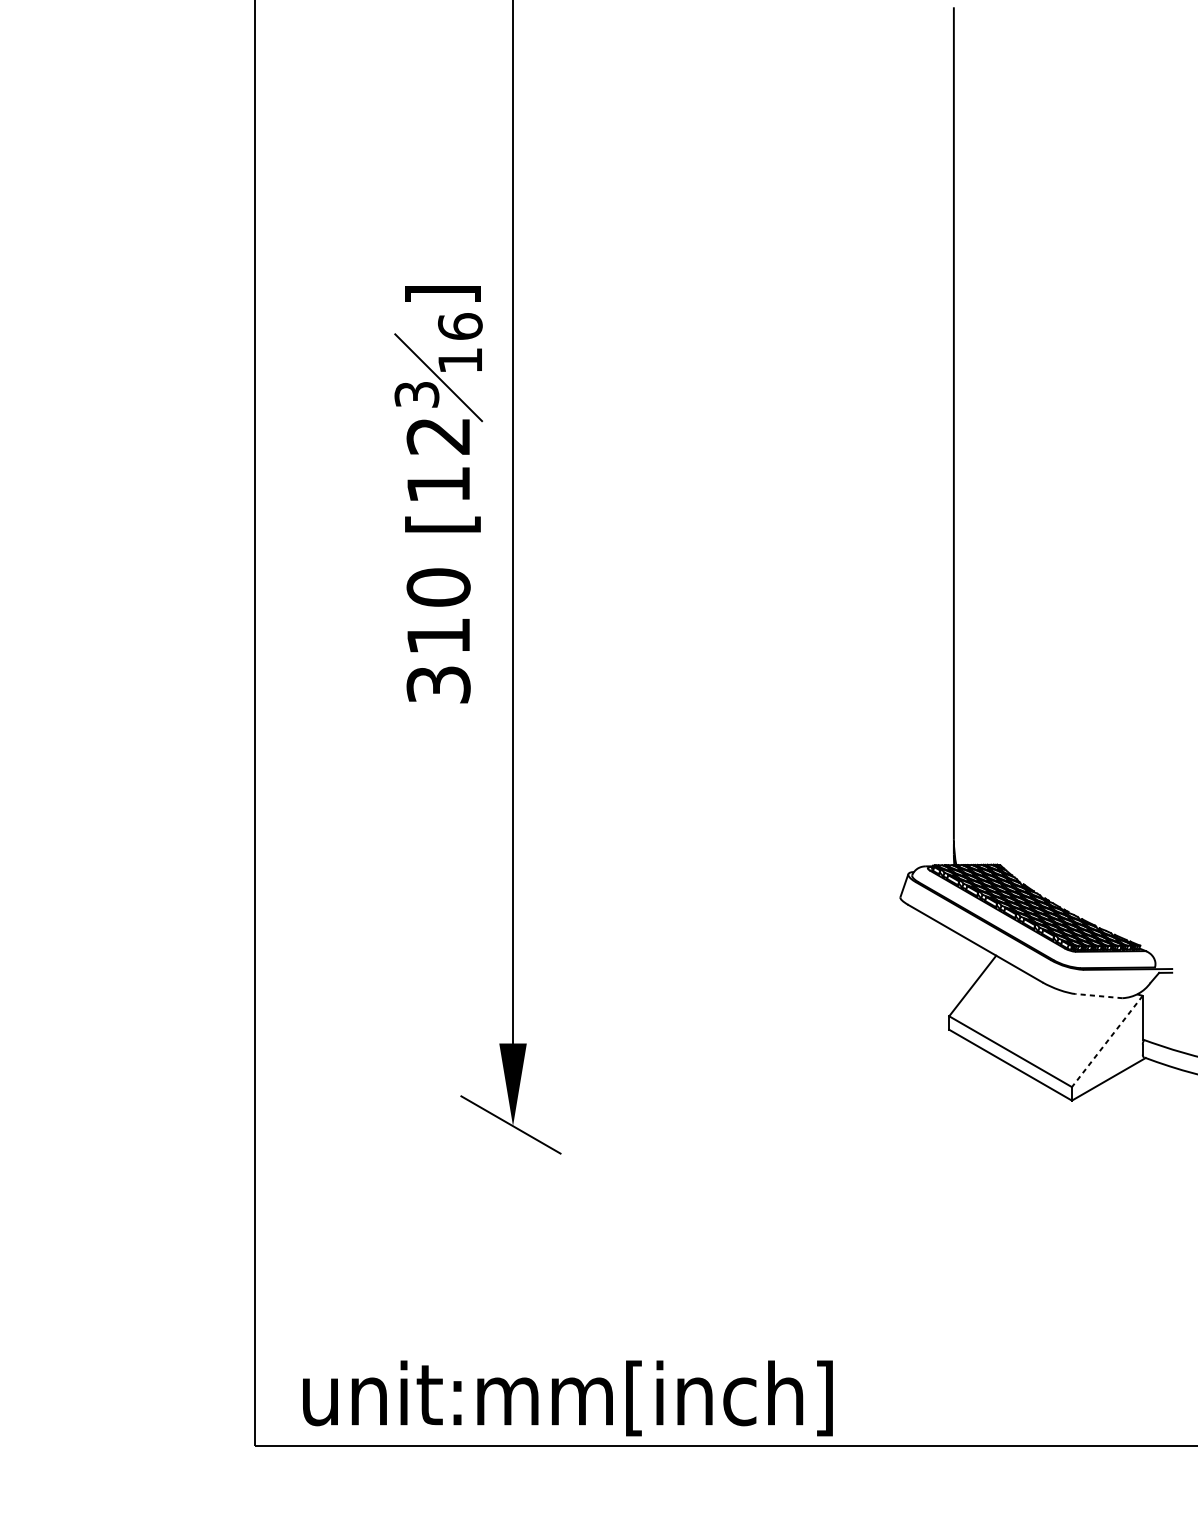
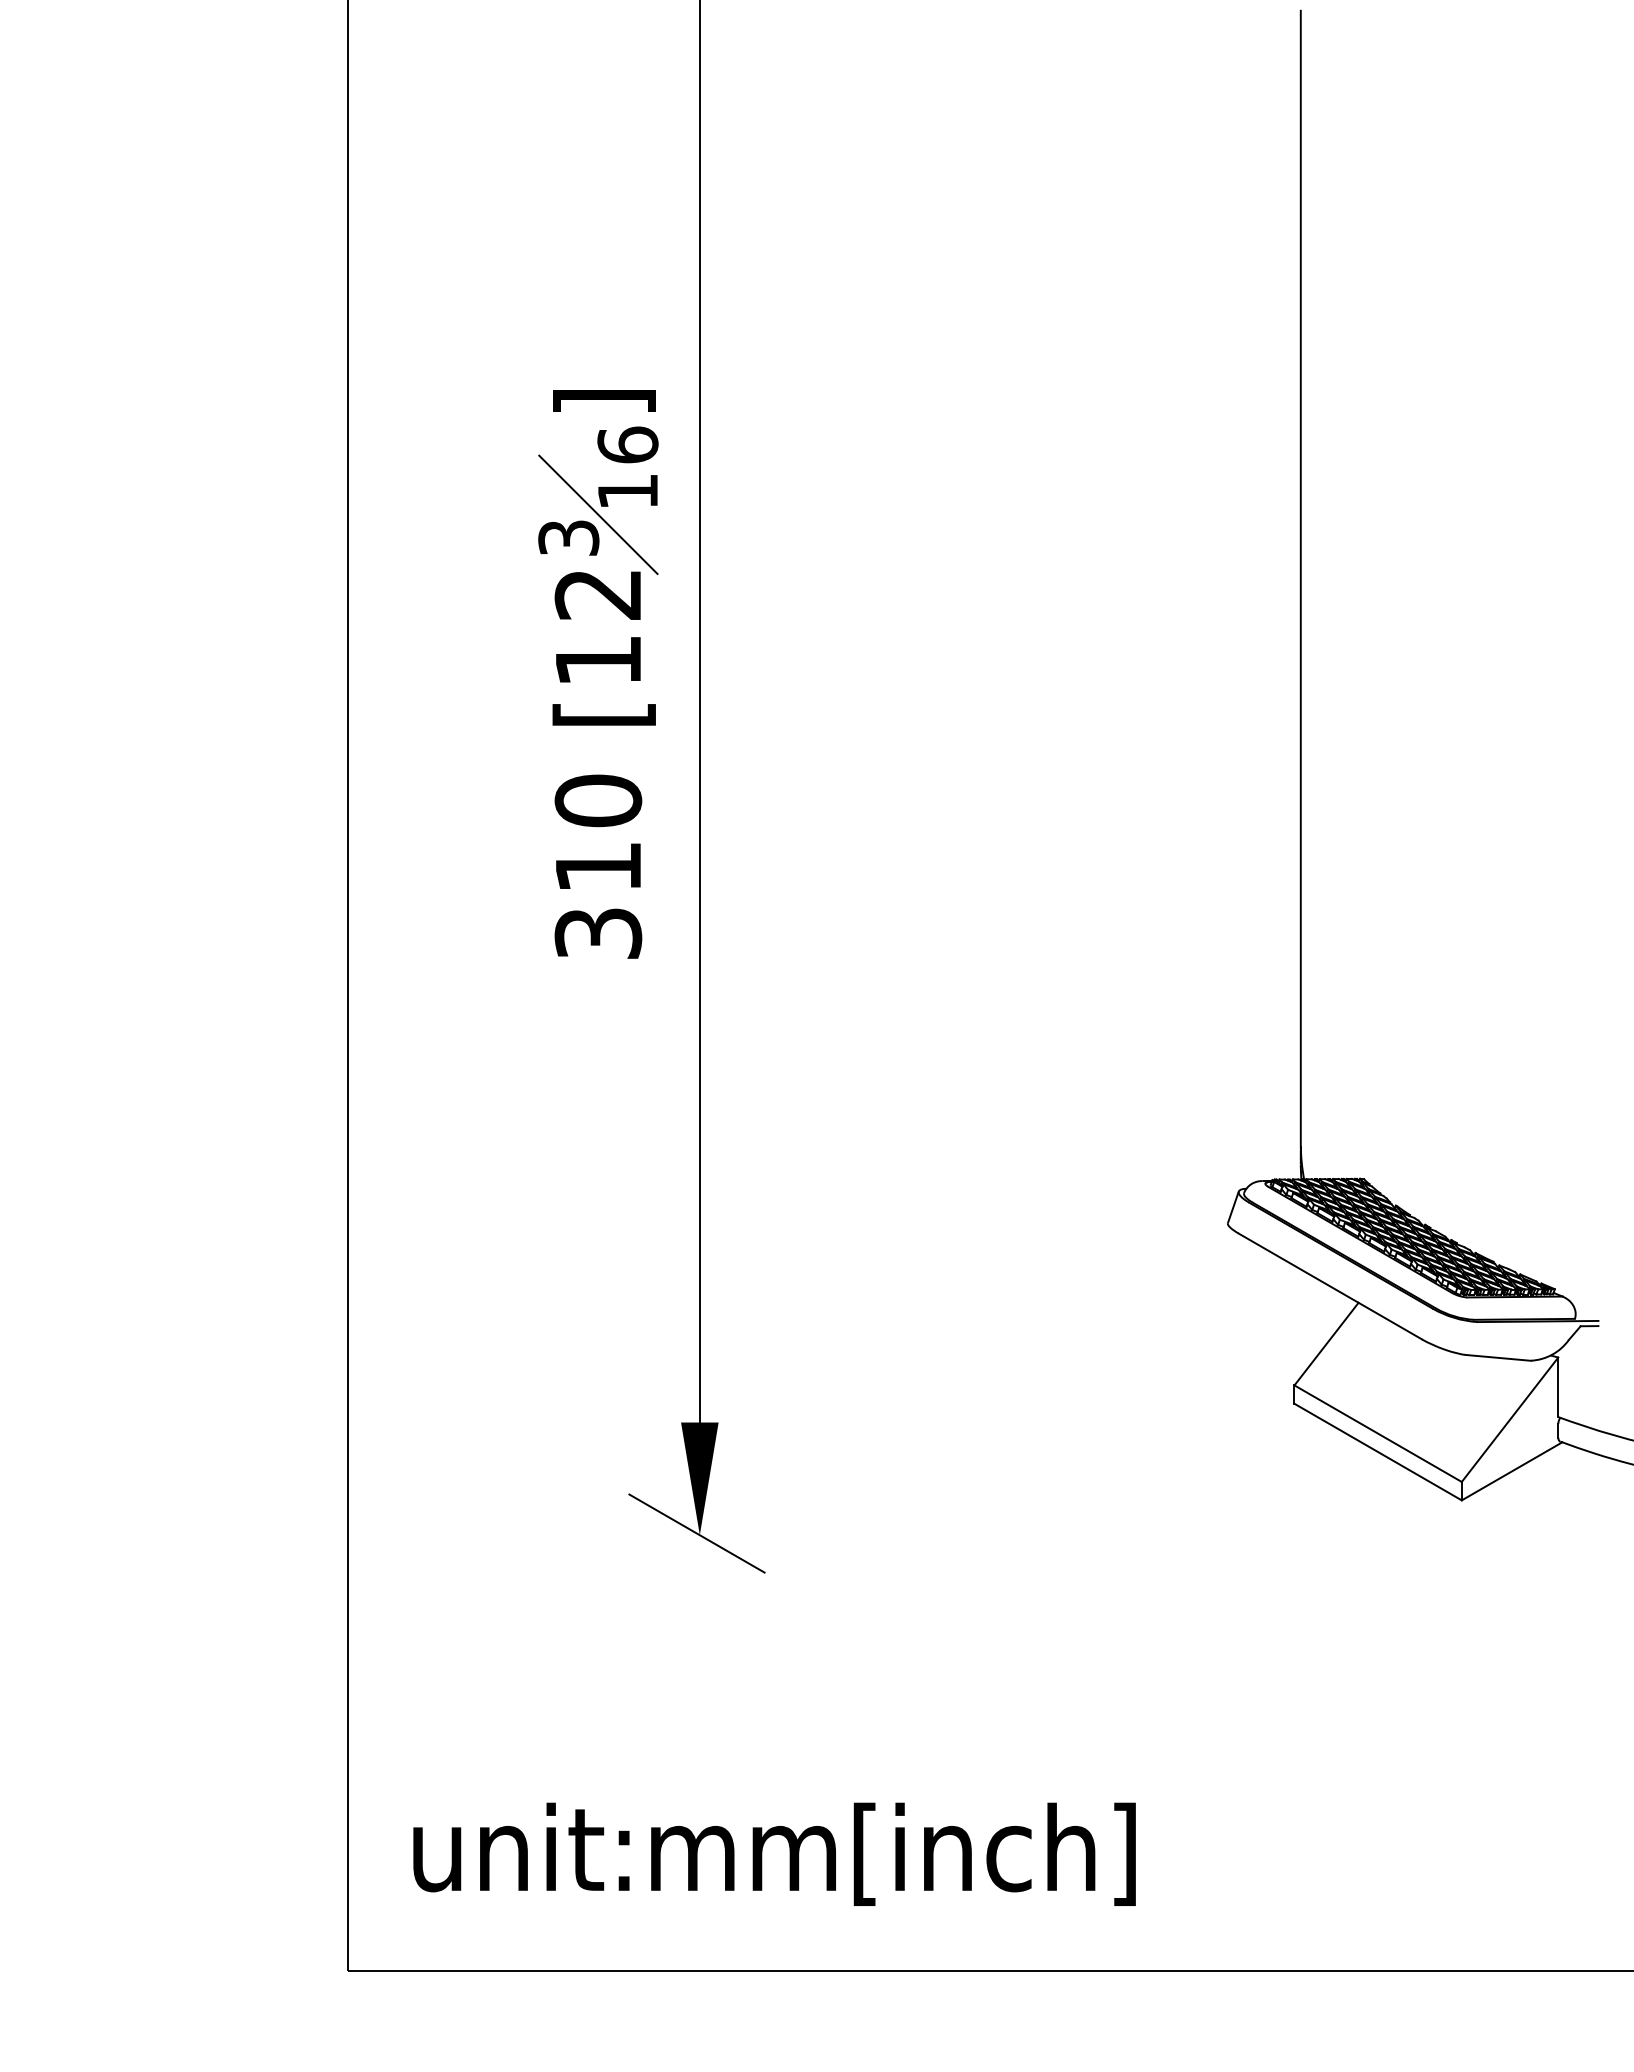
line: (1098, 995) -> (1498, 1357), dashed -> solid
line: (1107, 1041) -> (1510, 1419), dashed -> solid
text: (567, 1397) -> (774, 1853), moved

